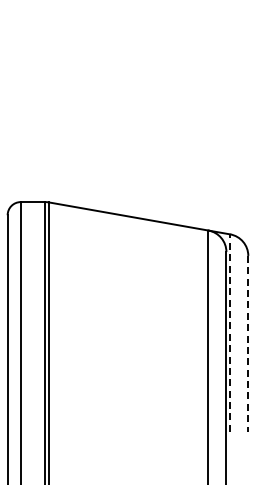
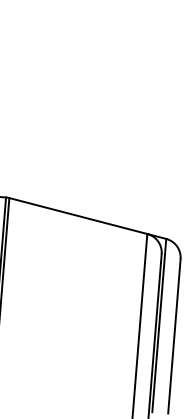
line: (230, 333) -> (159, 325), dashed -> solid
line: (248, 343) -> (174, 335), dashed -> solid

